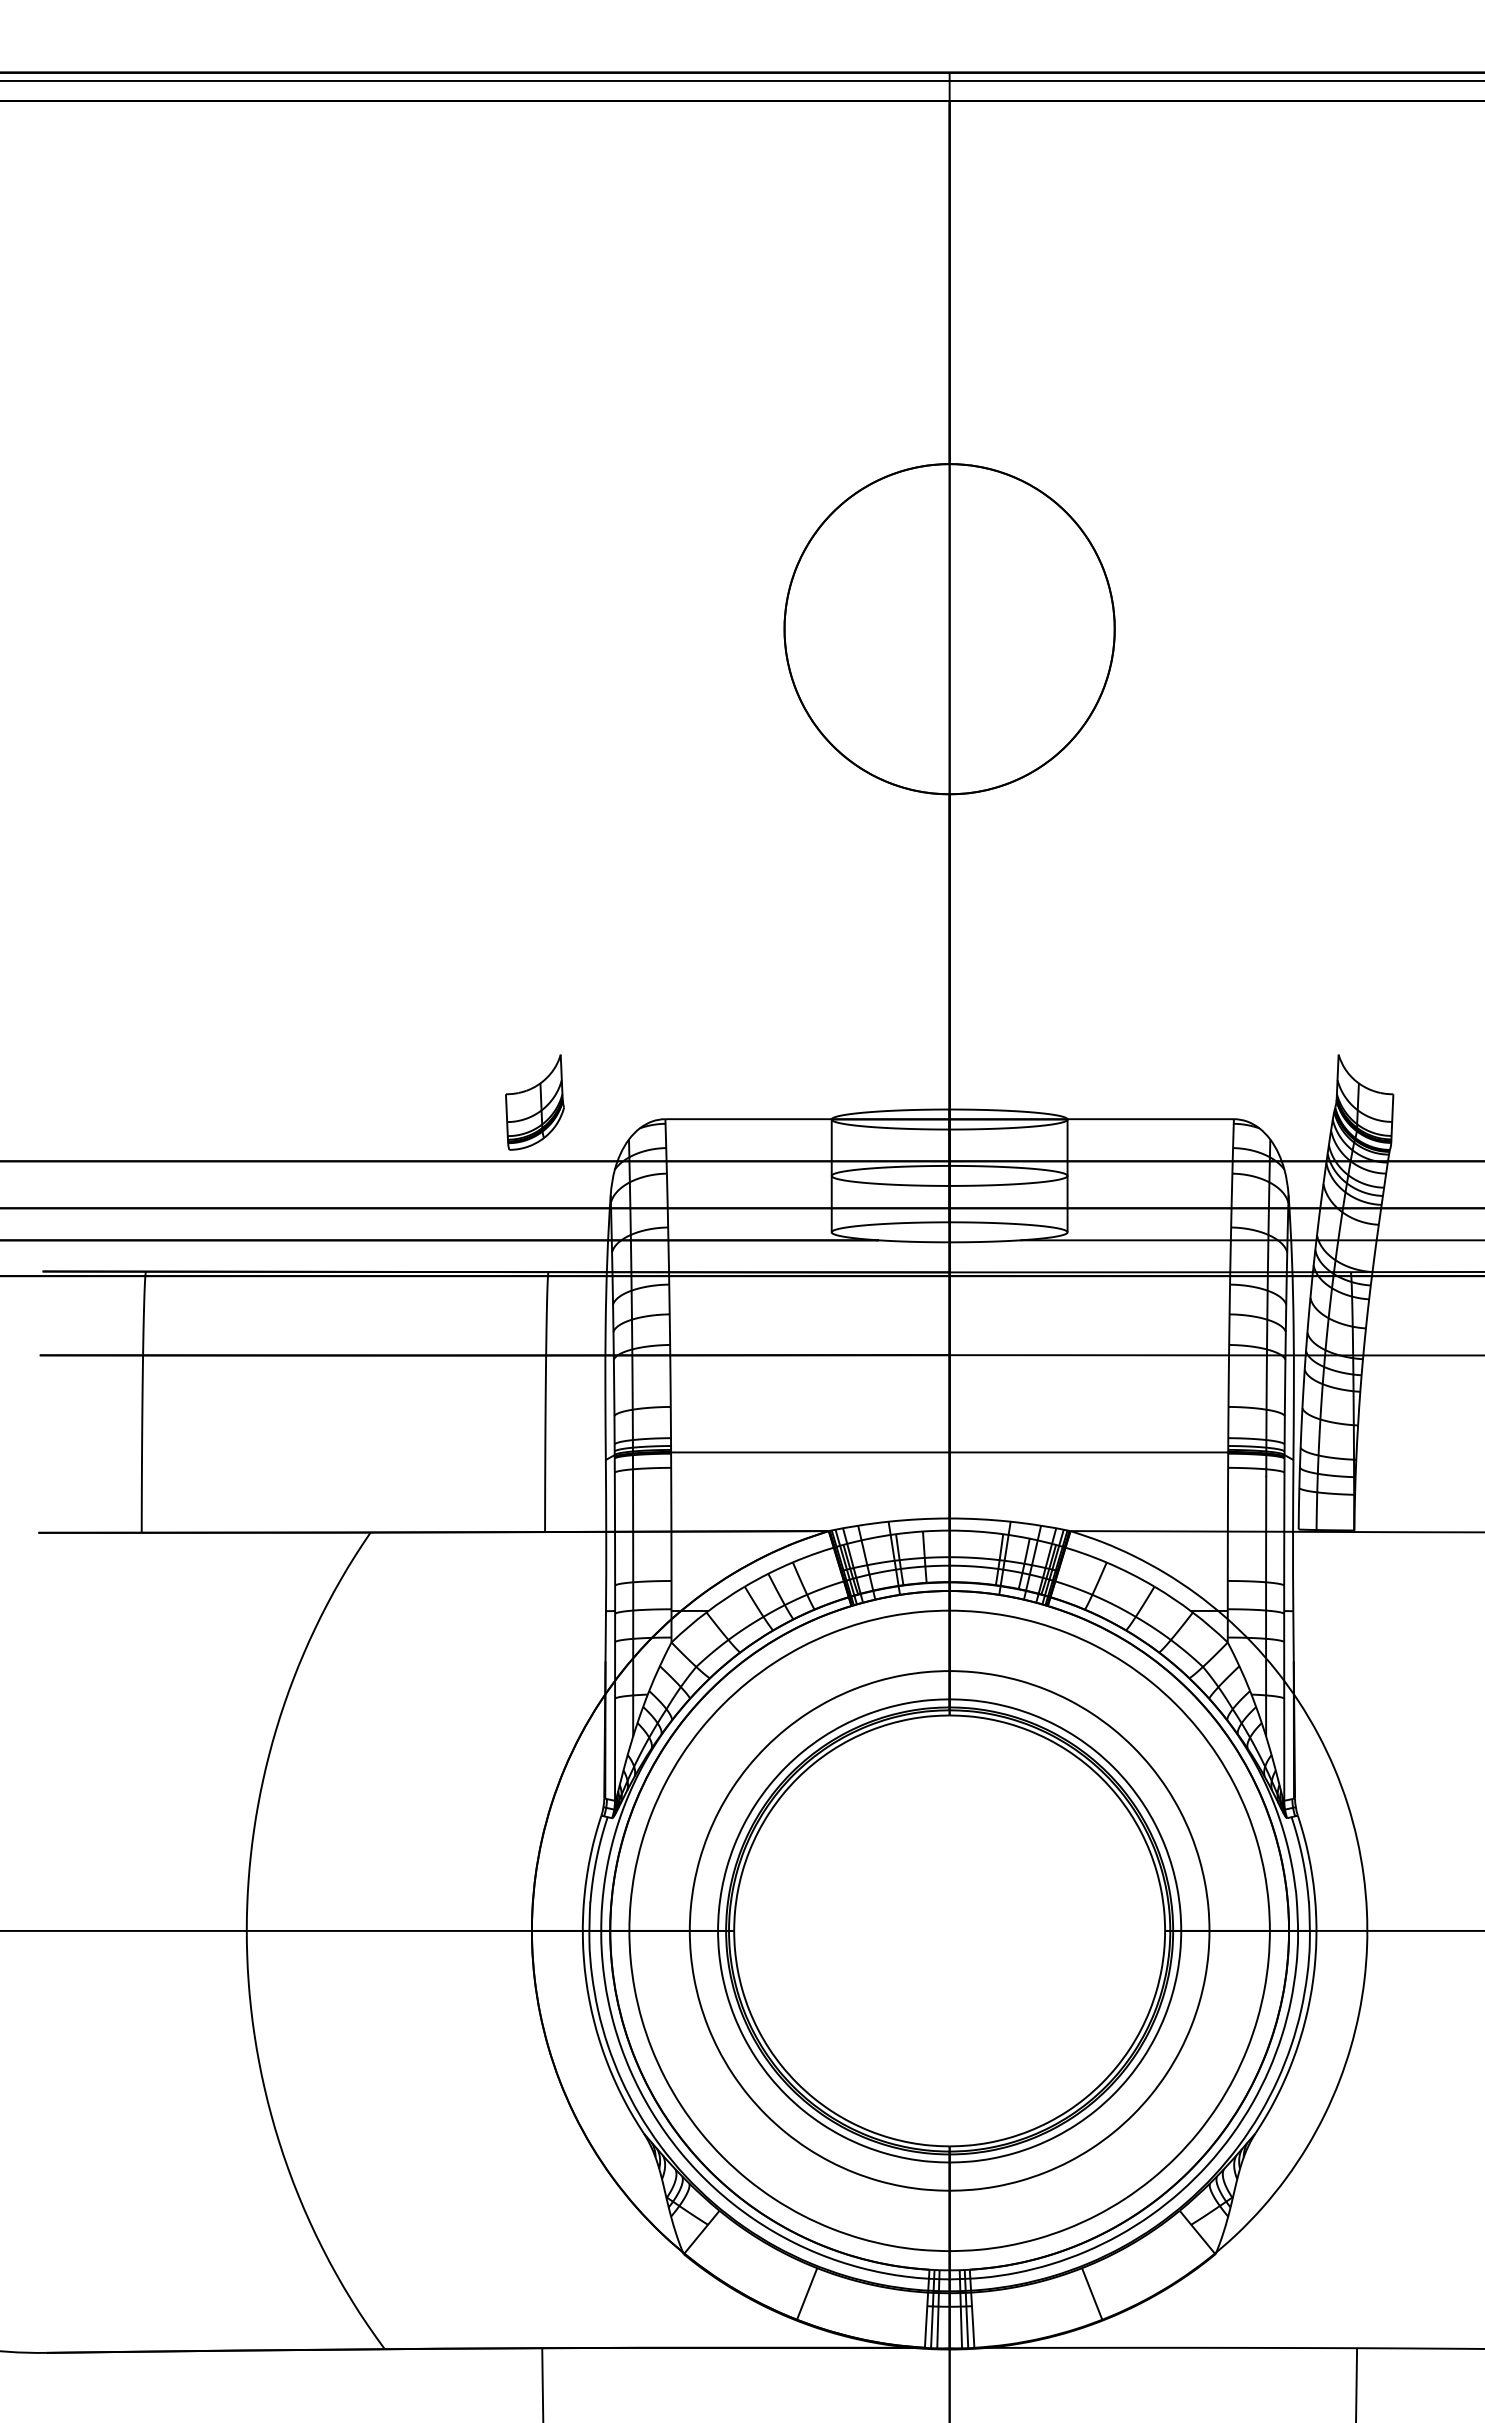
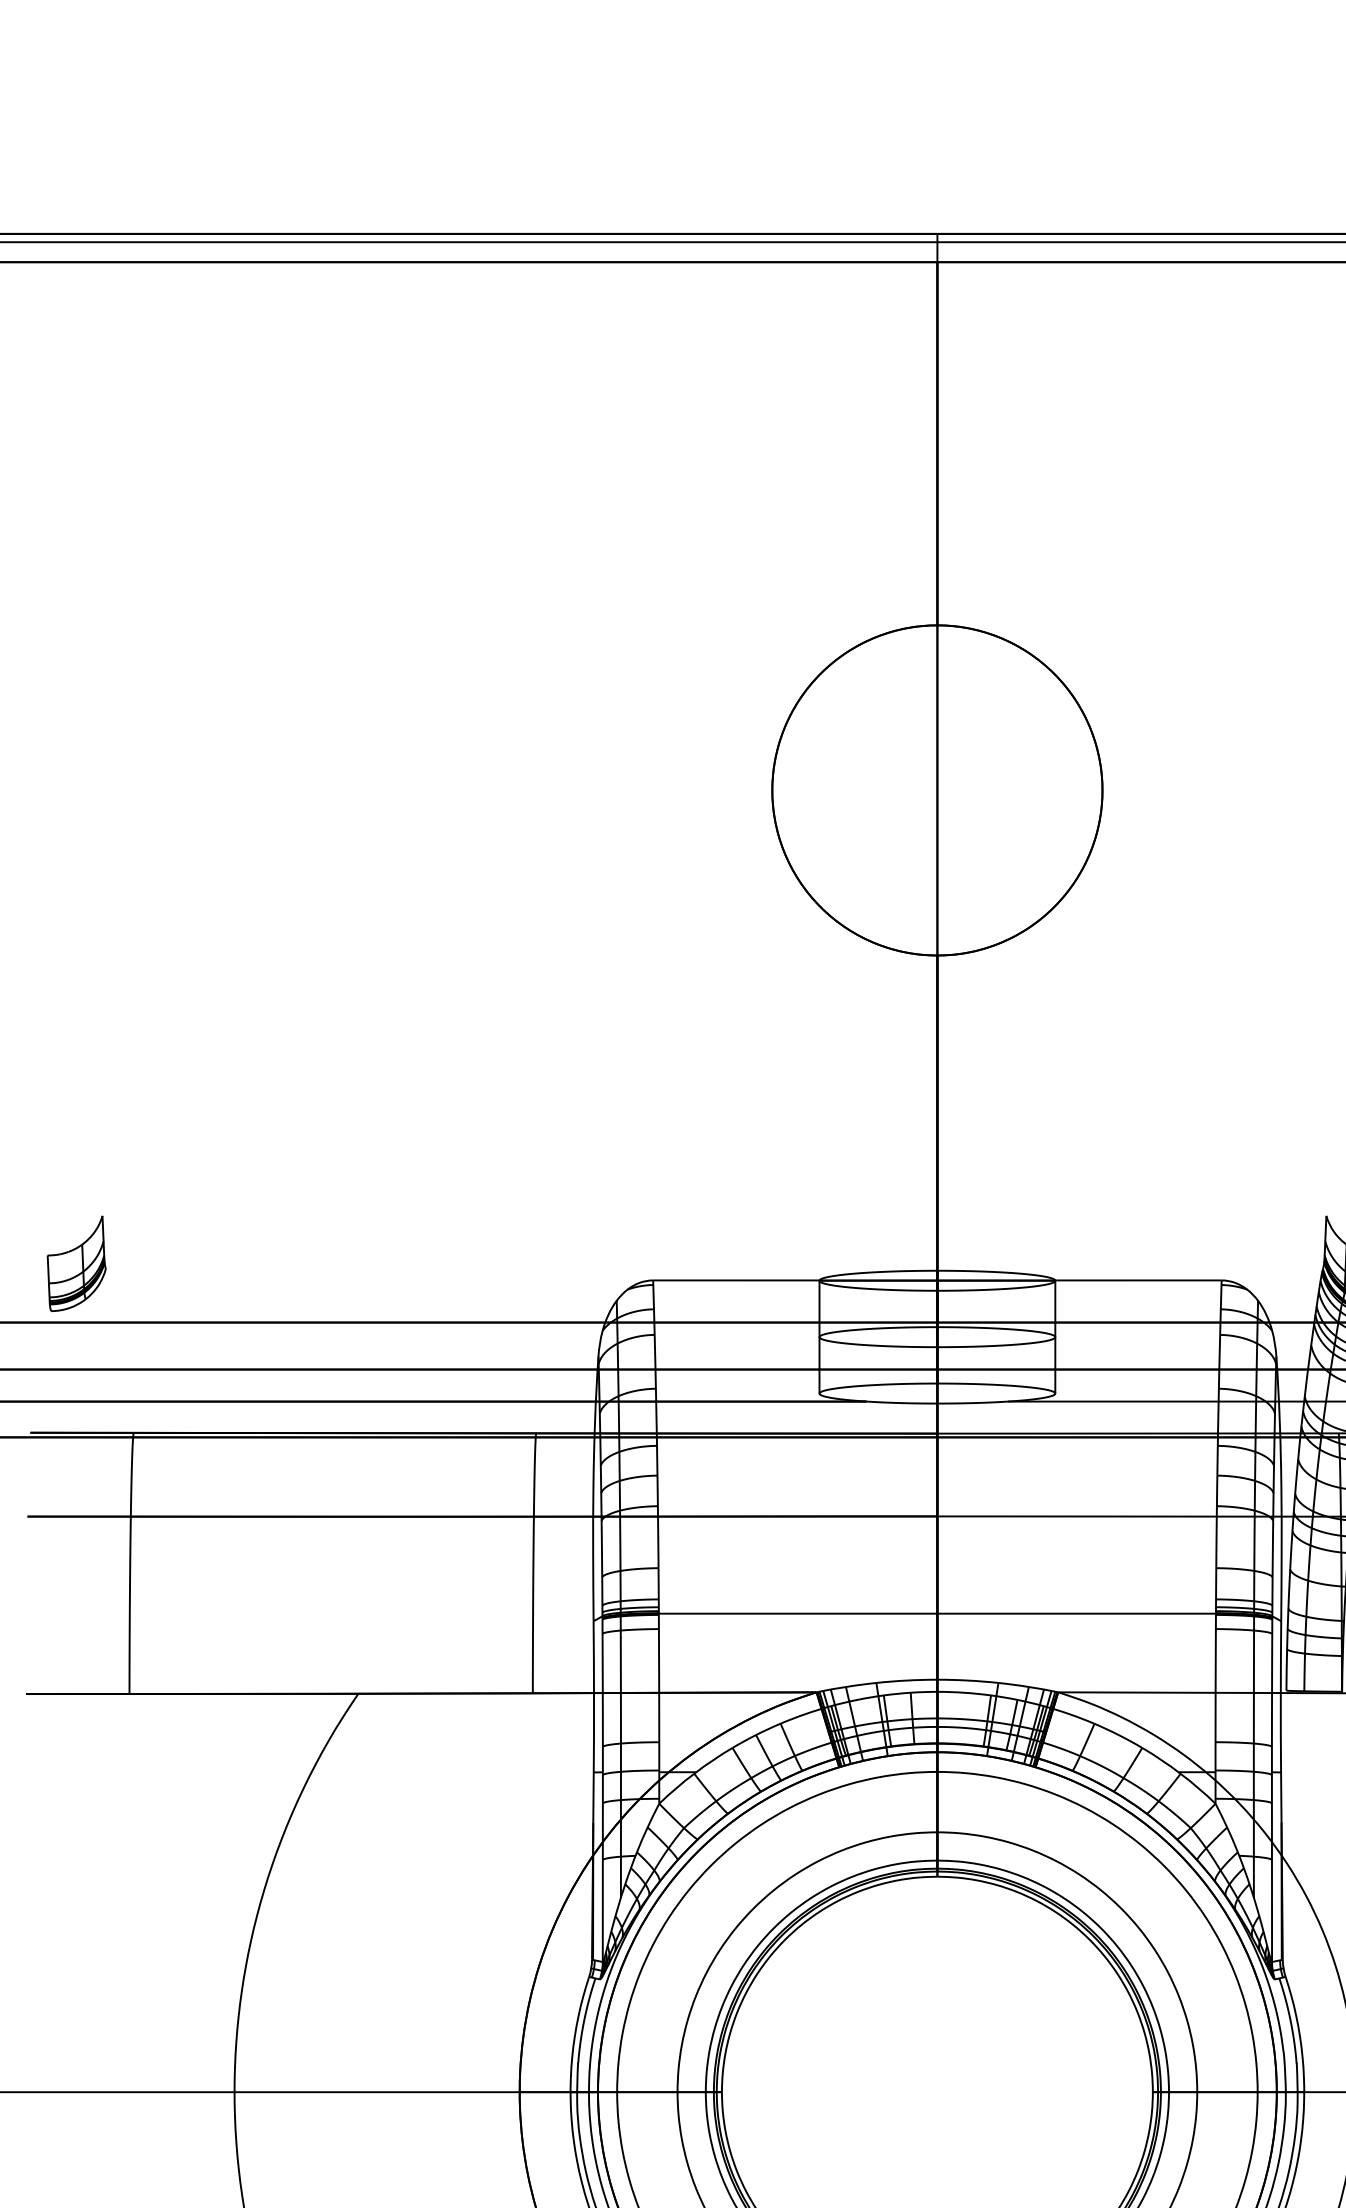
part: (534, 1102) -> (76, 1263), moved

